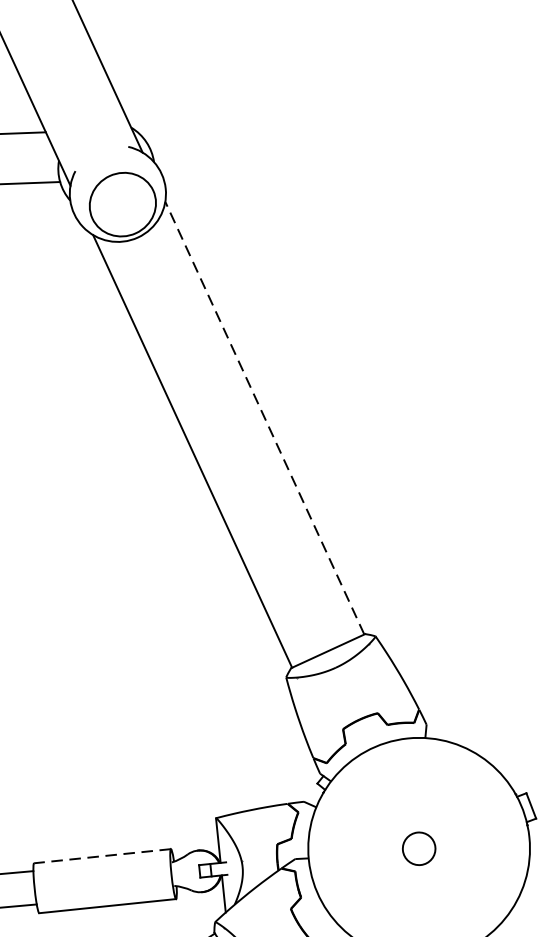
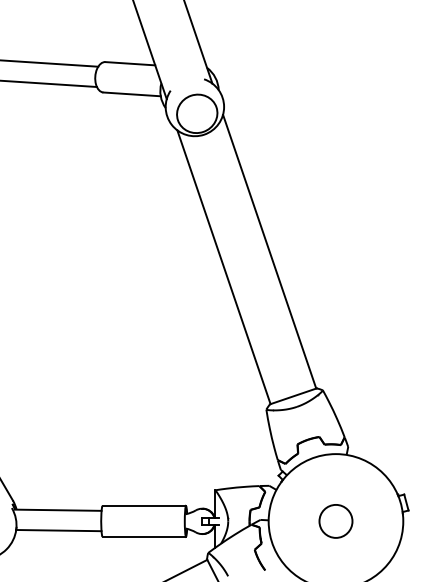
line: (264, 417) -> (269, 251), dashed -> solid
circle: (418, 848) -> (335, 521), size x1.67
line: (102, 856) -> (144, 506), dashed -> solid

